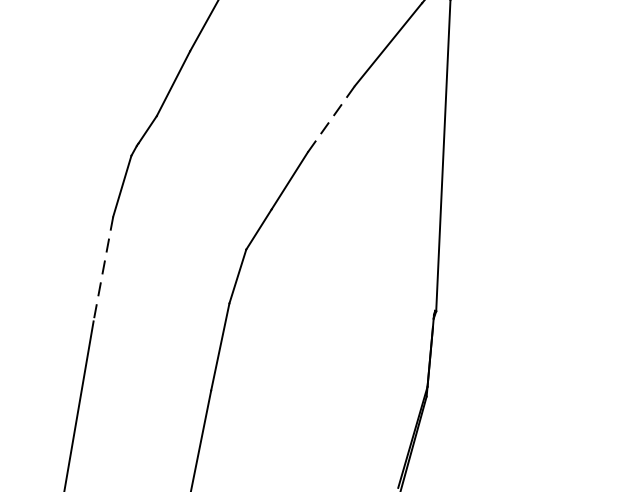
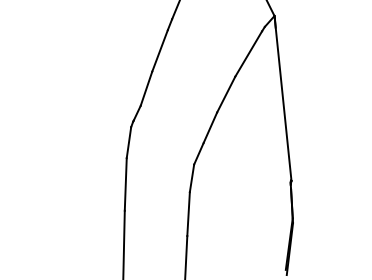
line: (331, 119) -> (226, 94), dashed -> solid
line: (102, 270) -> (125, 185), dashed -> solid

